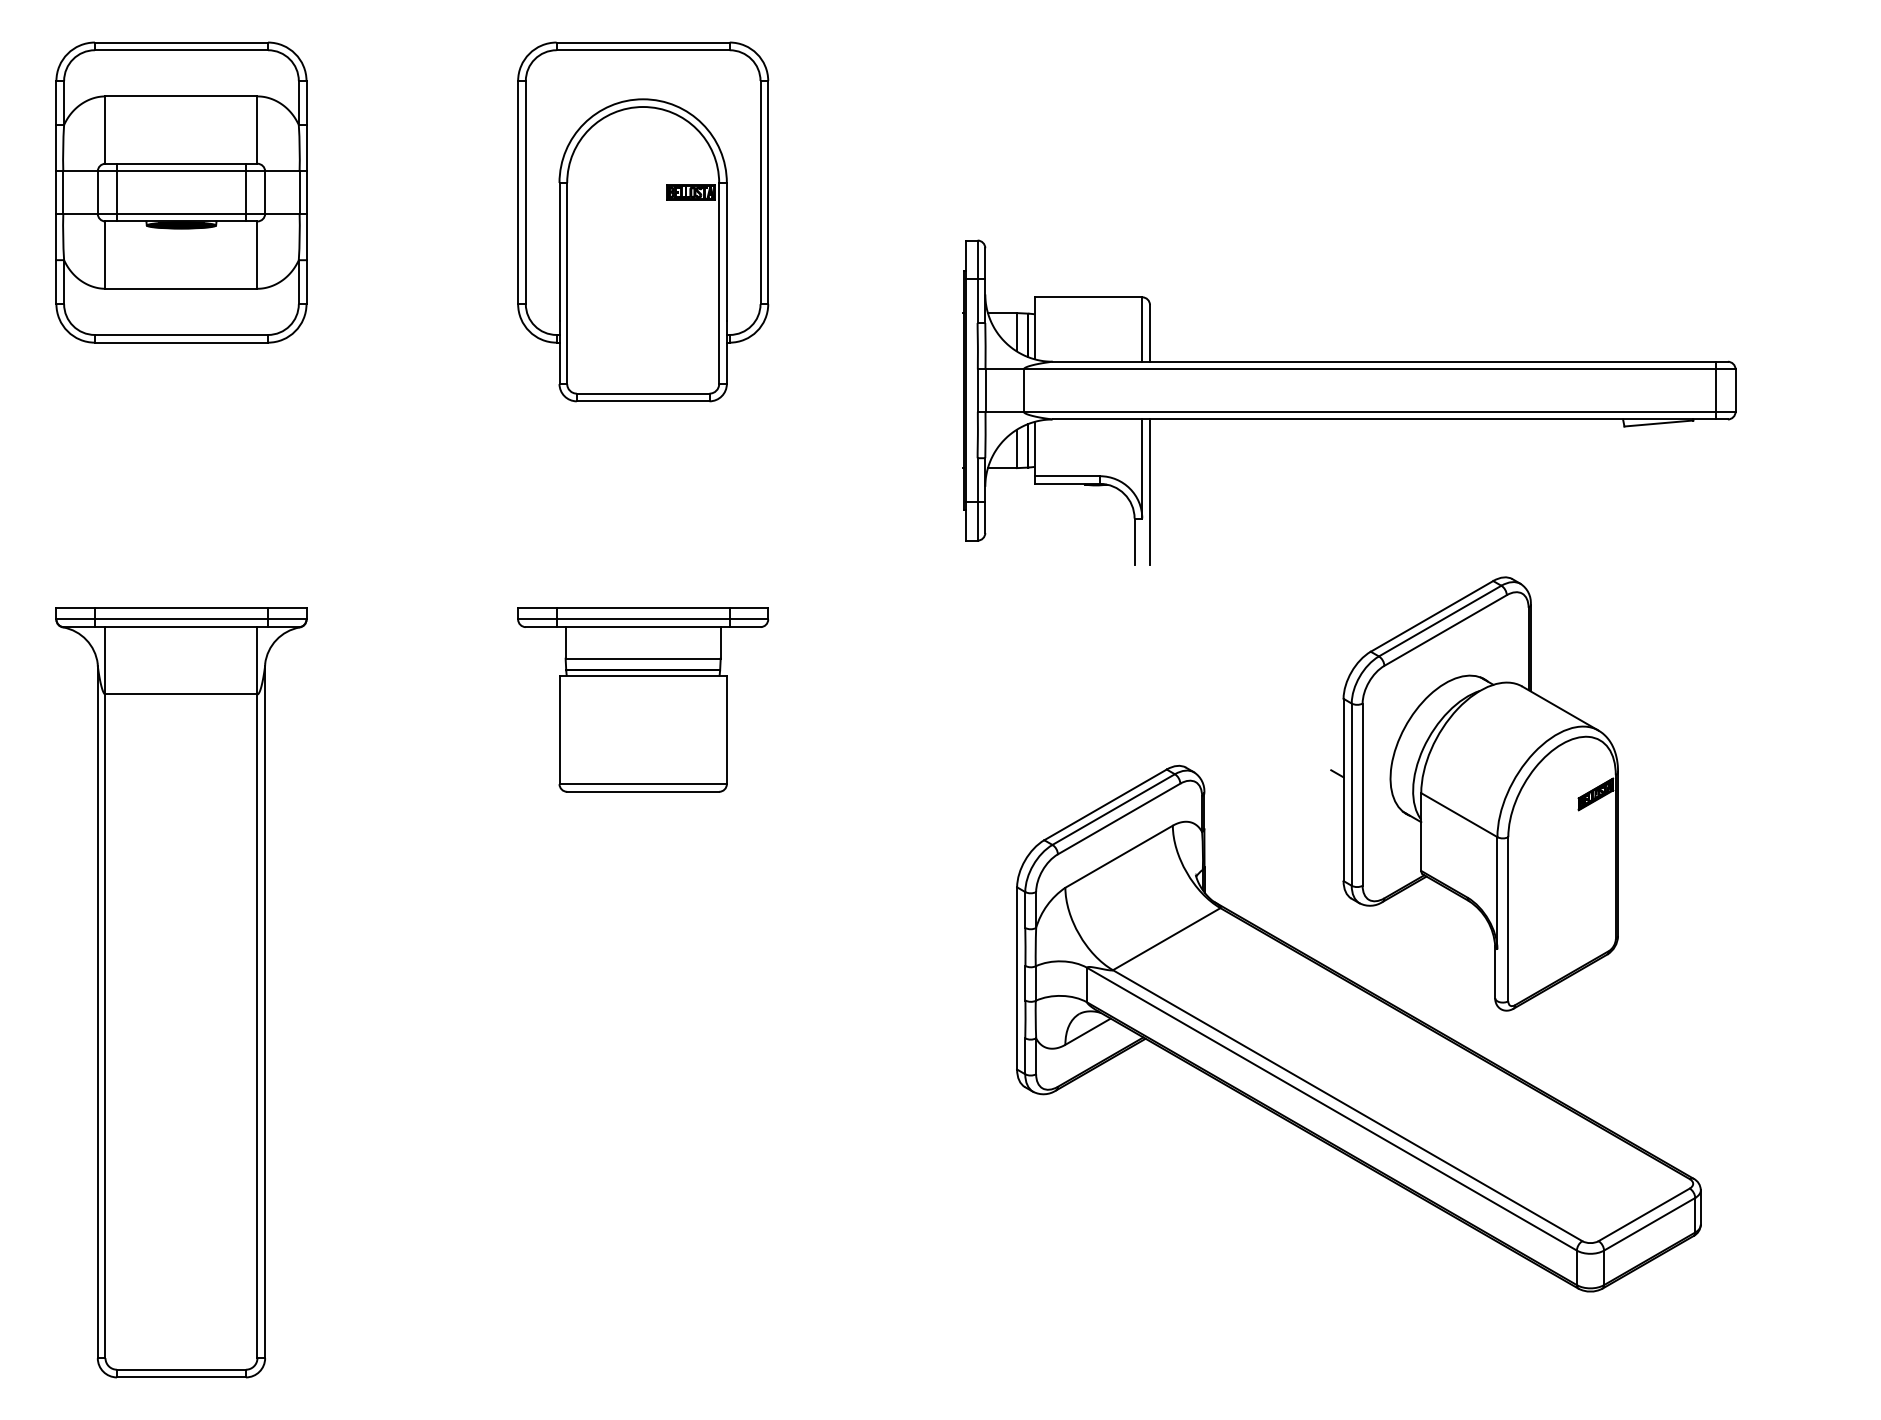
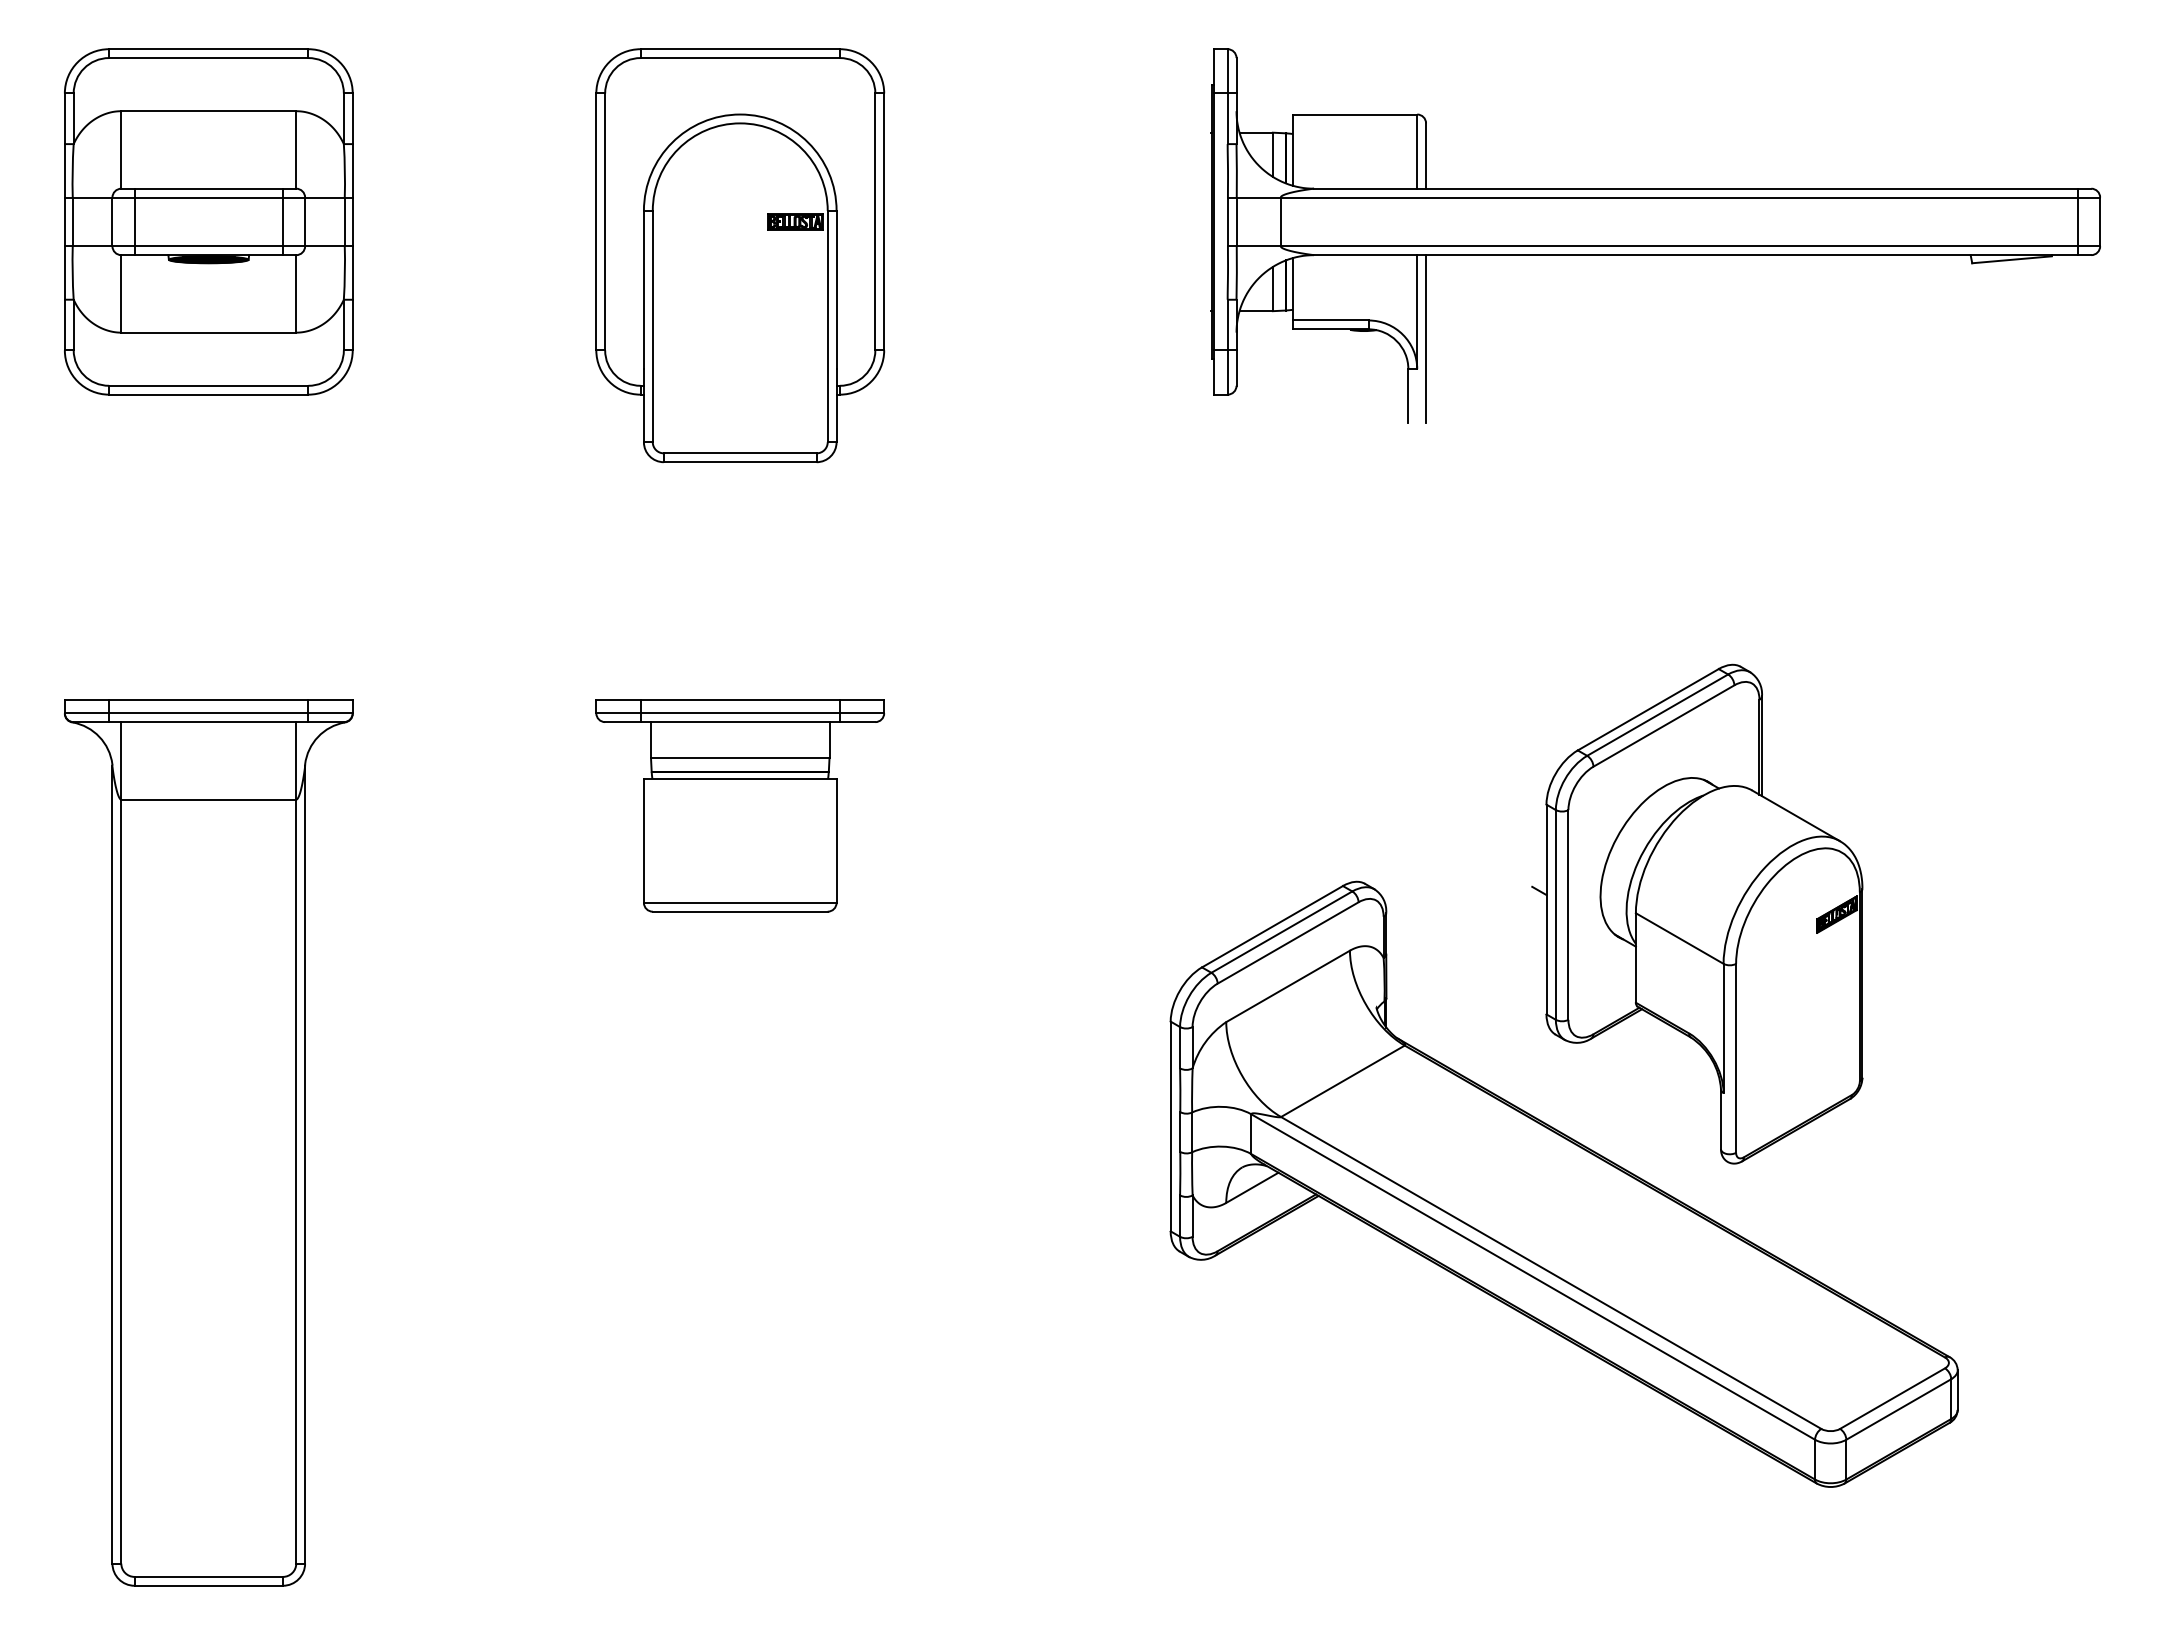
part: (1349, 402) -> (1655, 235), moved

